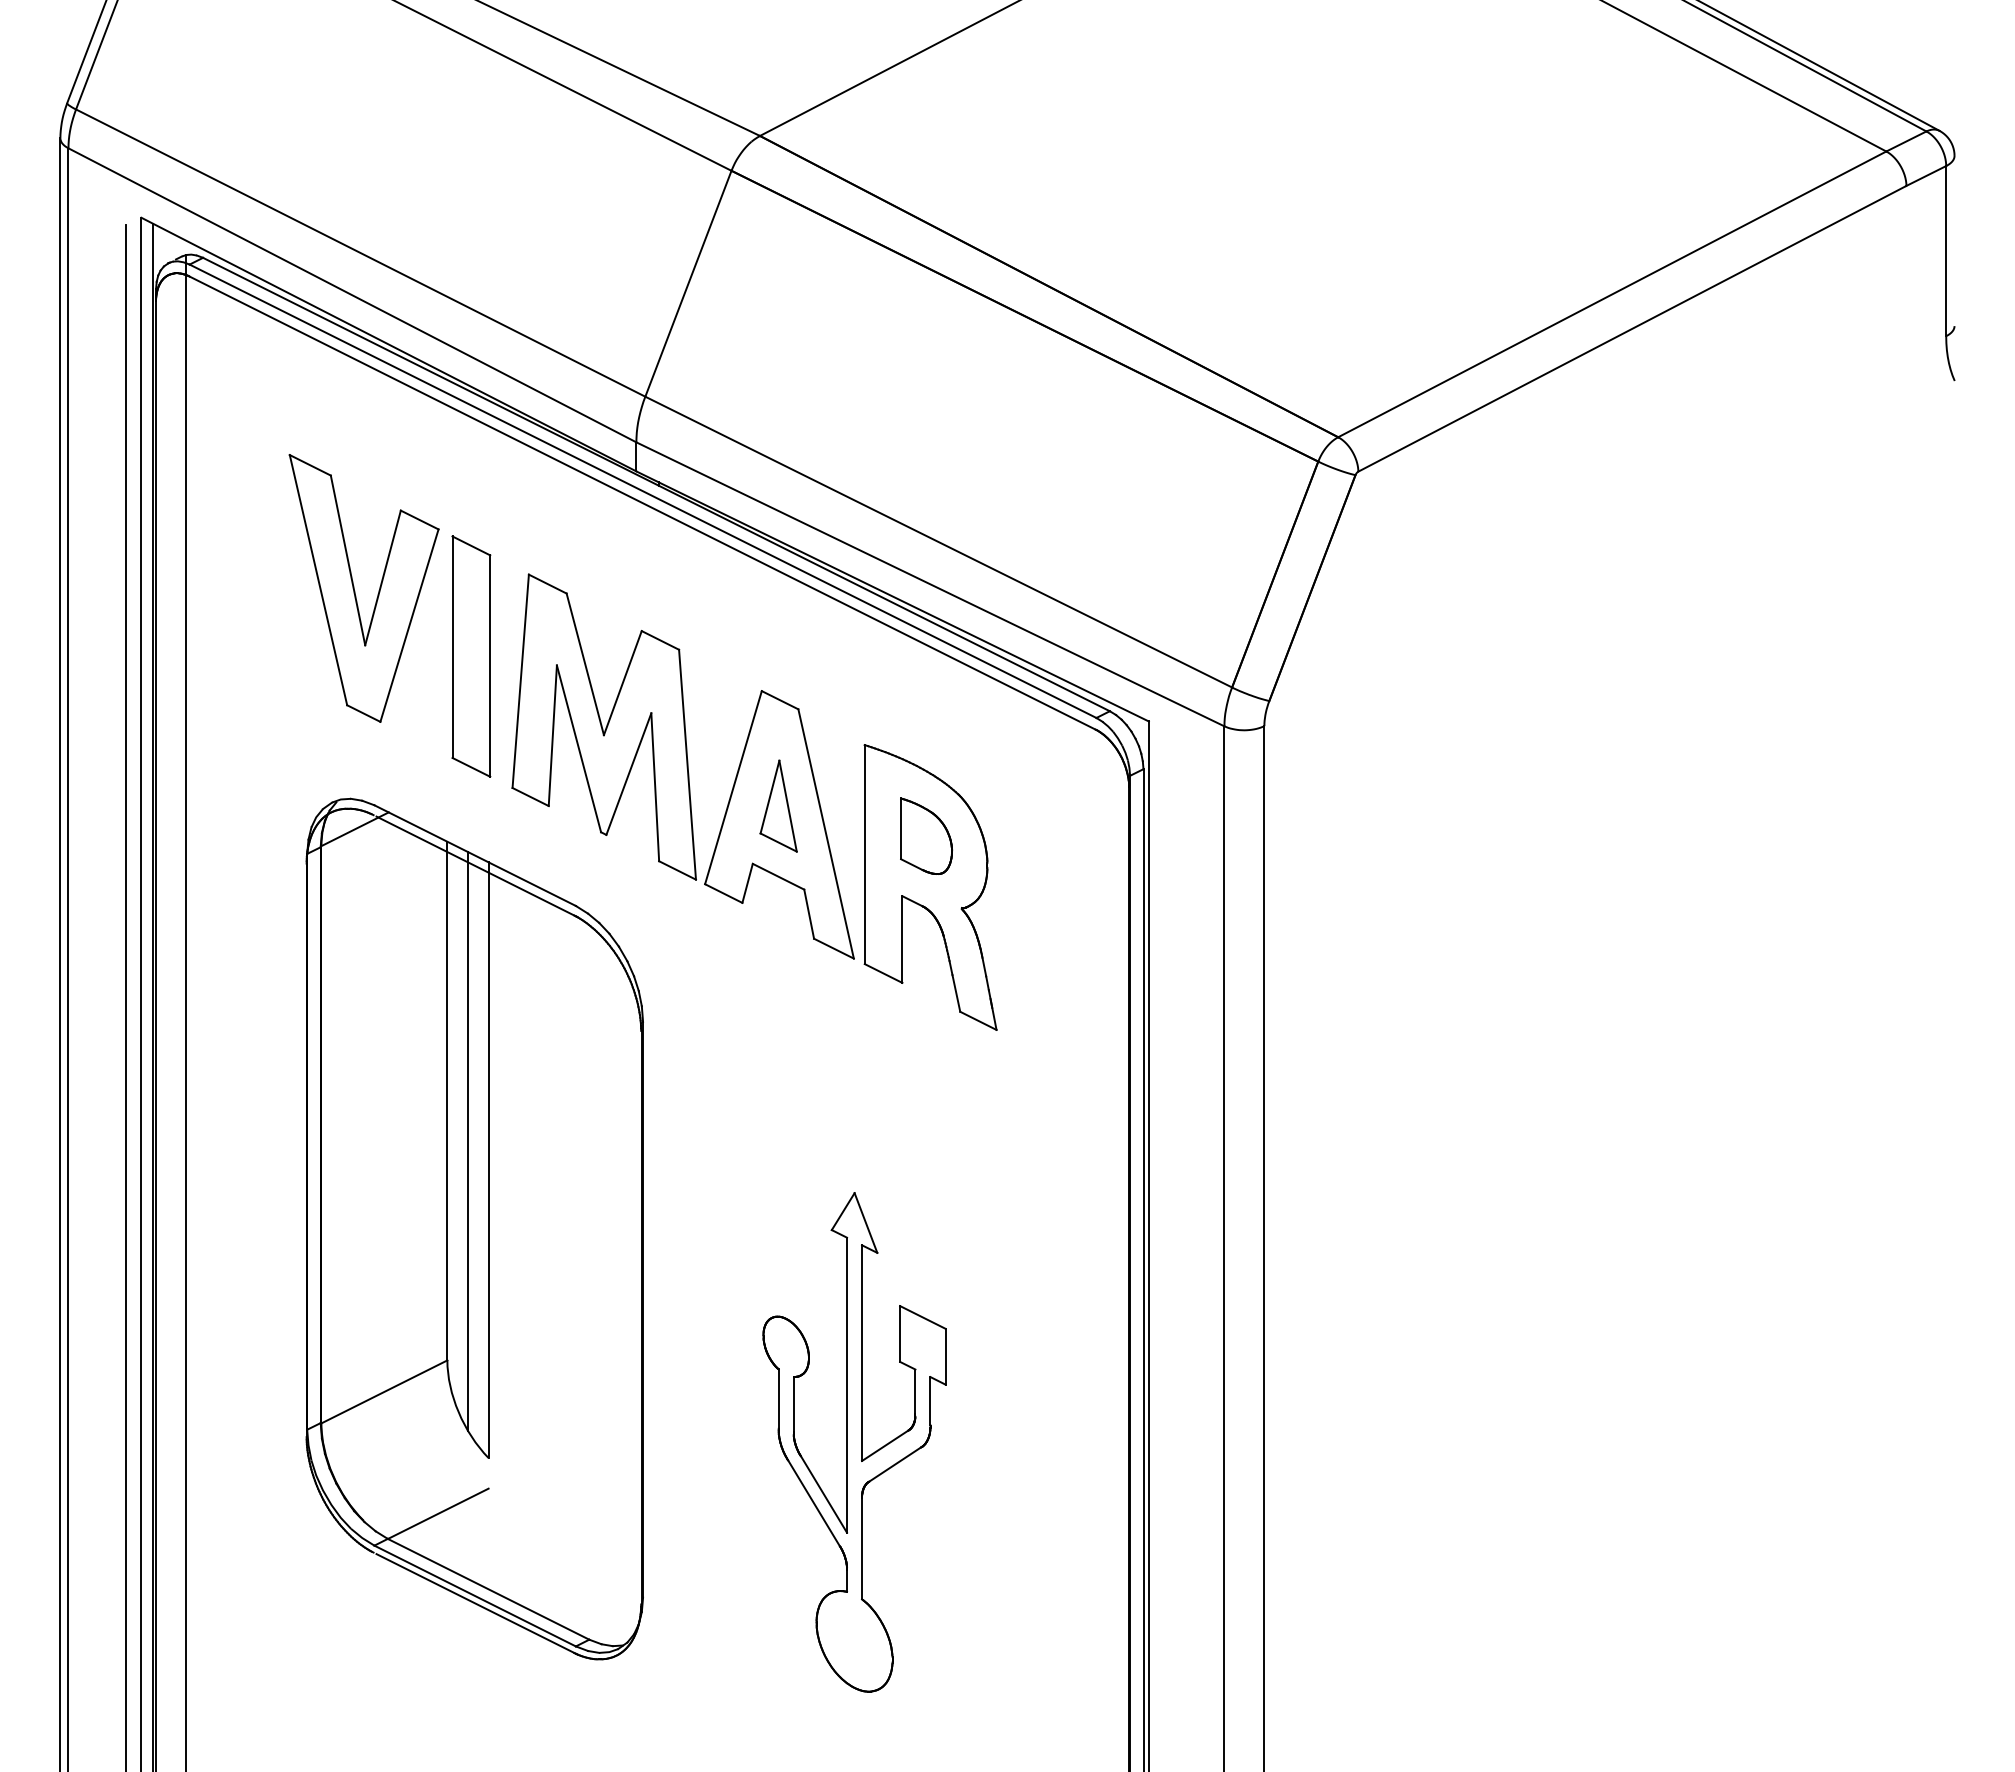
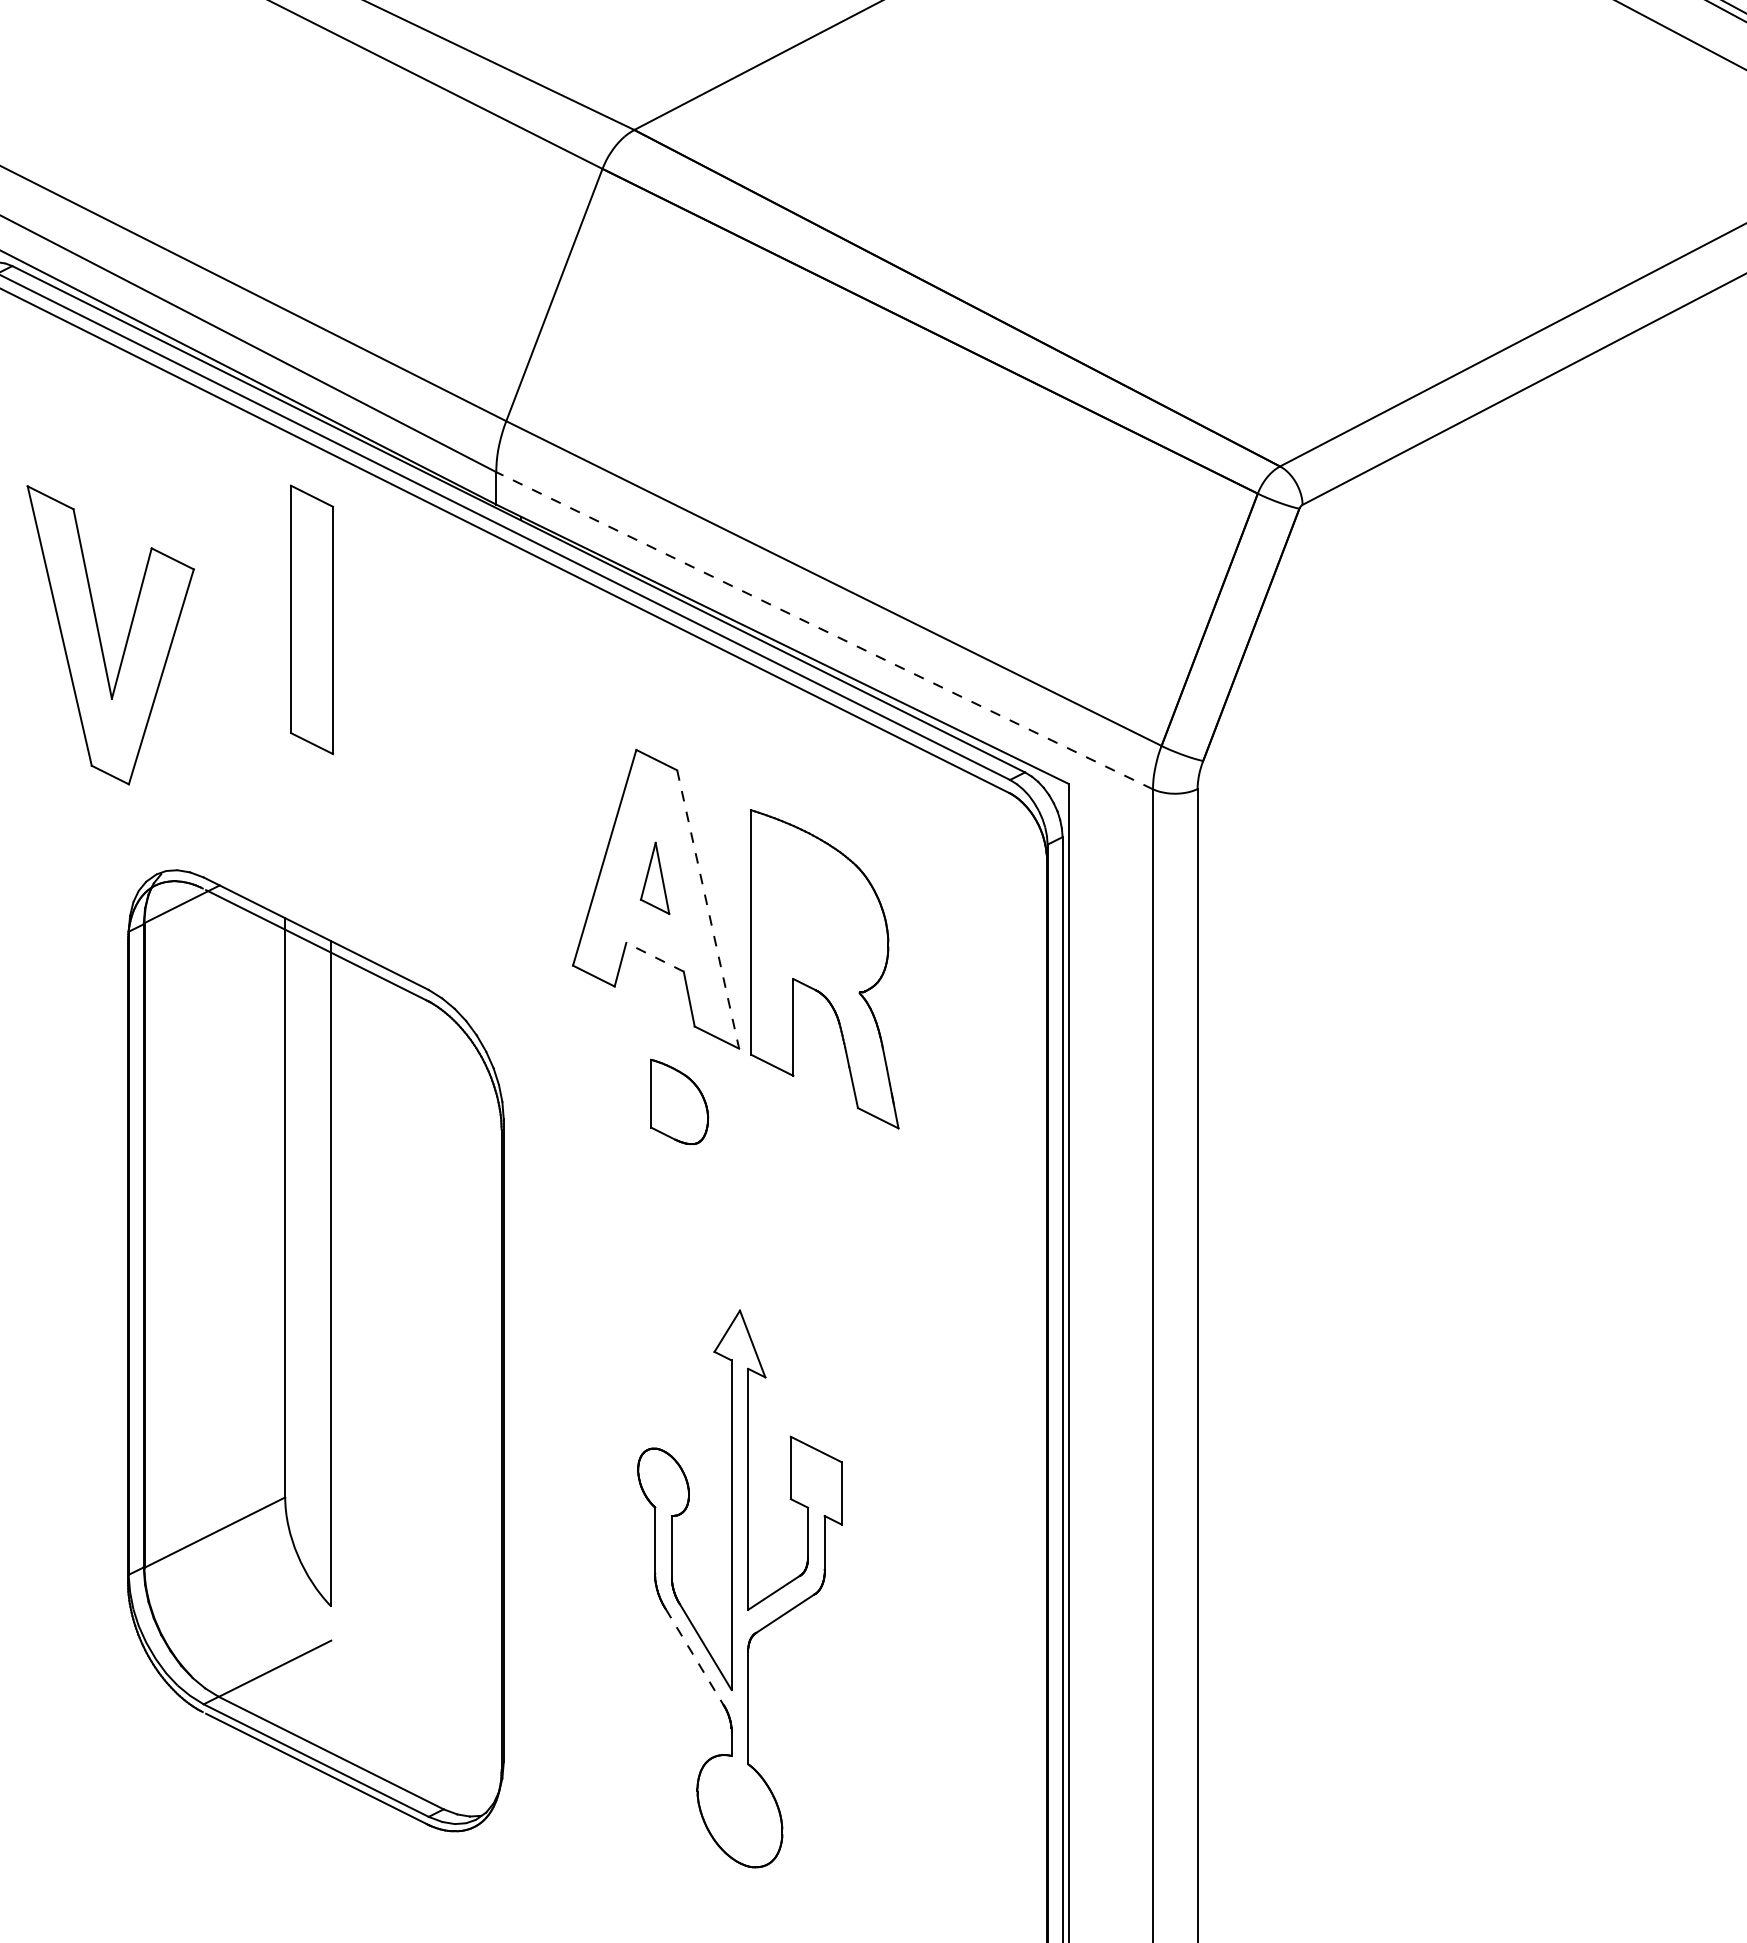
line: (930, 584) -> (824, 630), solid -> dashed
part: (355, 591) -> (101, 638), moved
part: (471, 656) -> (312, 619), moved
part: (603, 726) -> (459, 789), removed
part: (778, 805) -> (654, 877), size x0.7
line: (826, 833) -> (708, 908), solid -> dashed
part: (926, 835) -> (679, 1101), moved
line: (778, 876) -> (654, 957), solid -> dashed
line: (468, 1141) -> (308, 1252), removed
line: (814, 1503) -> (695, 1657), solid -> dashed

